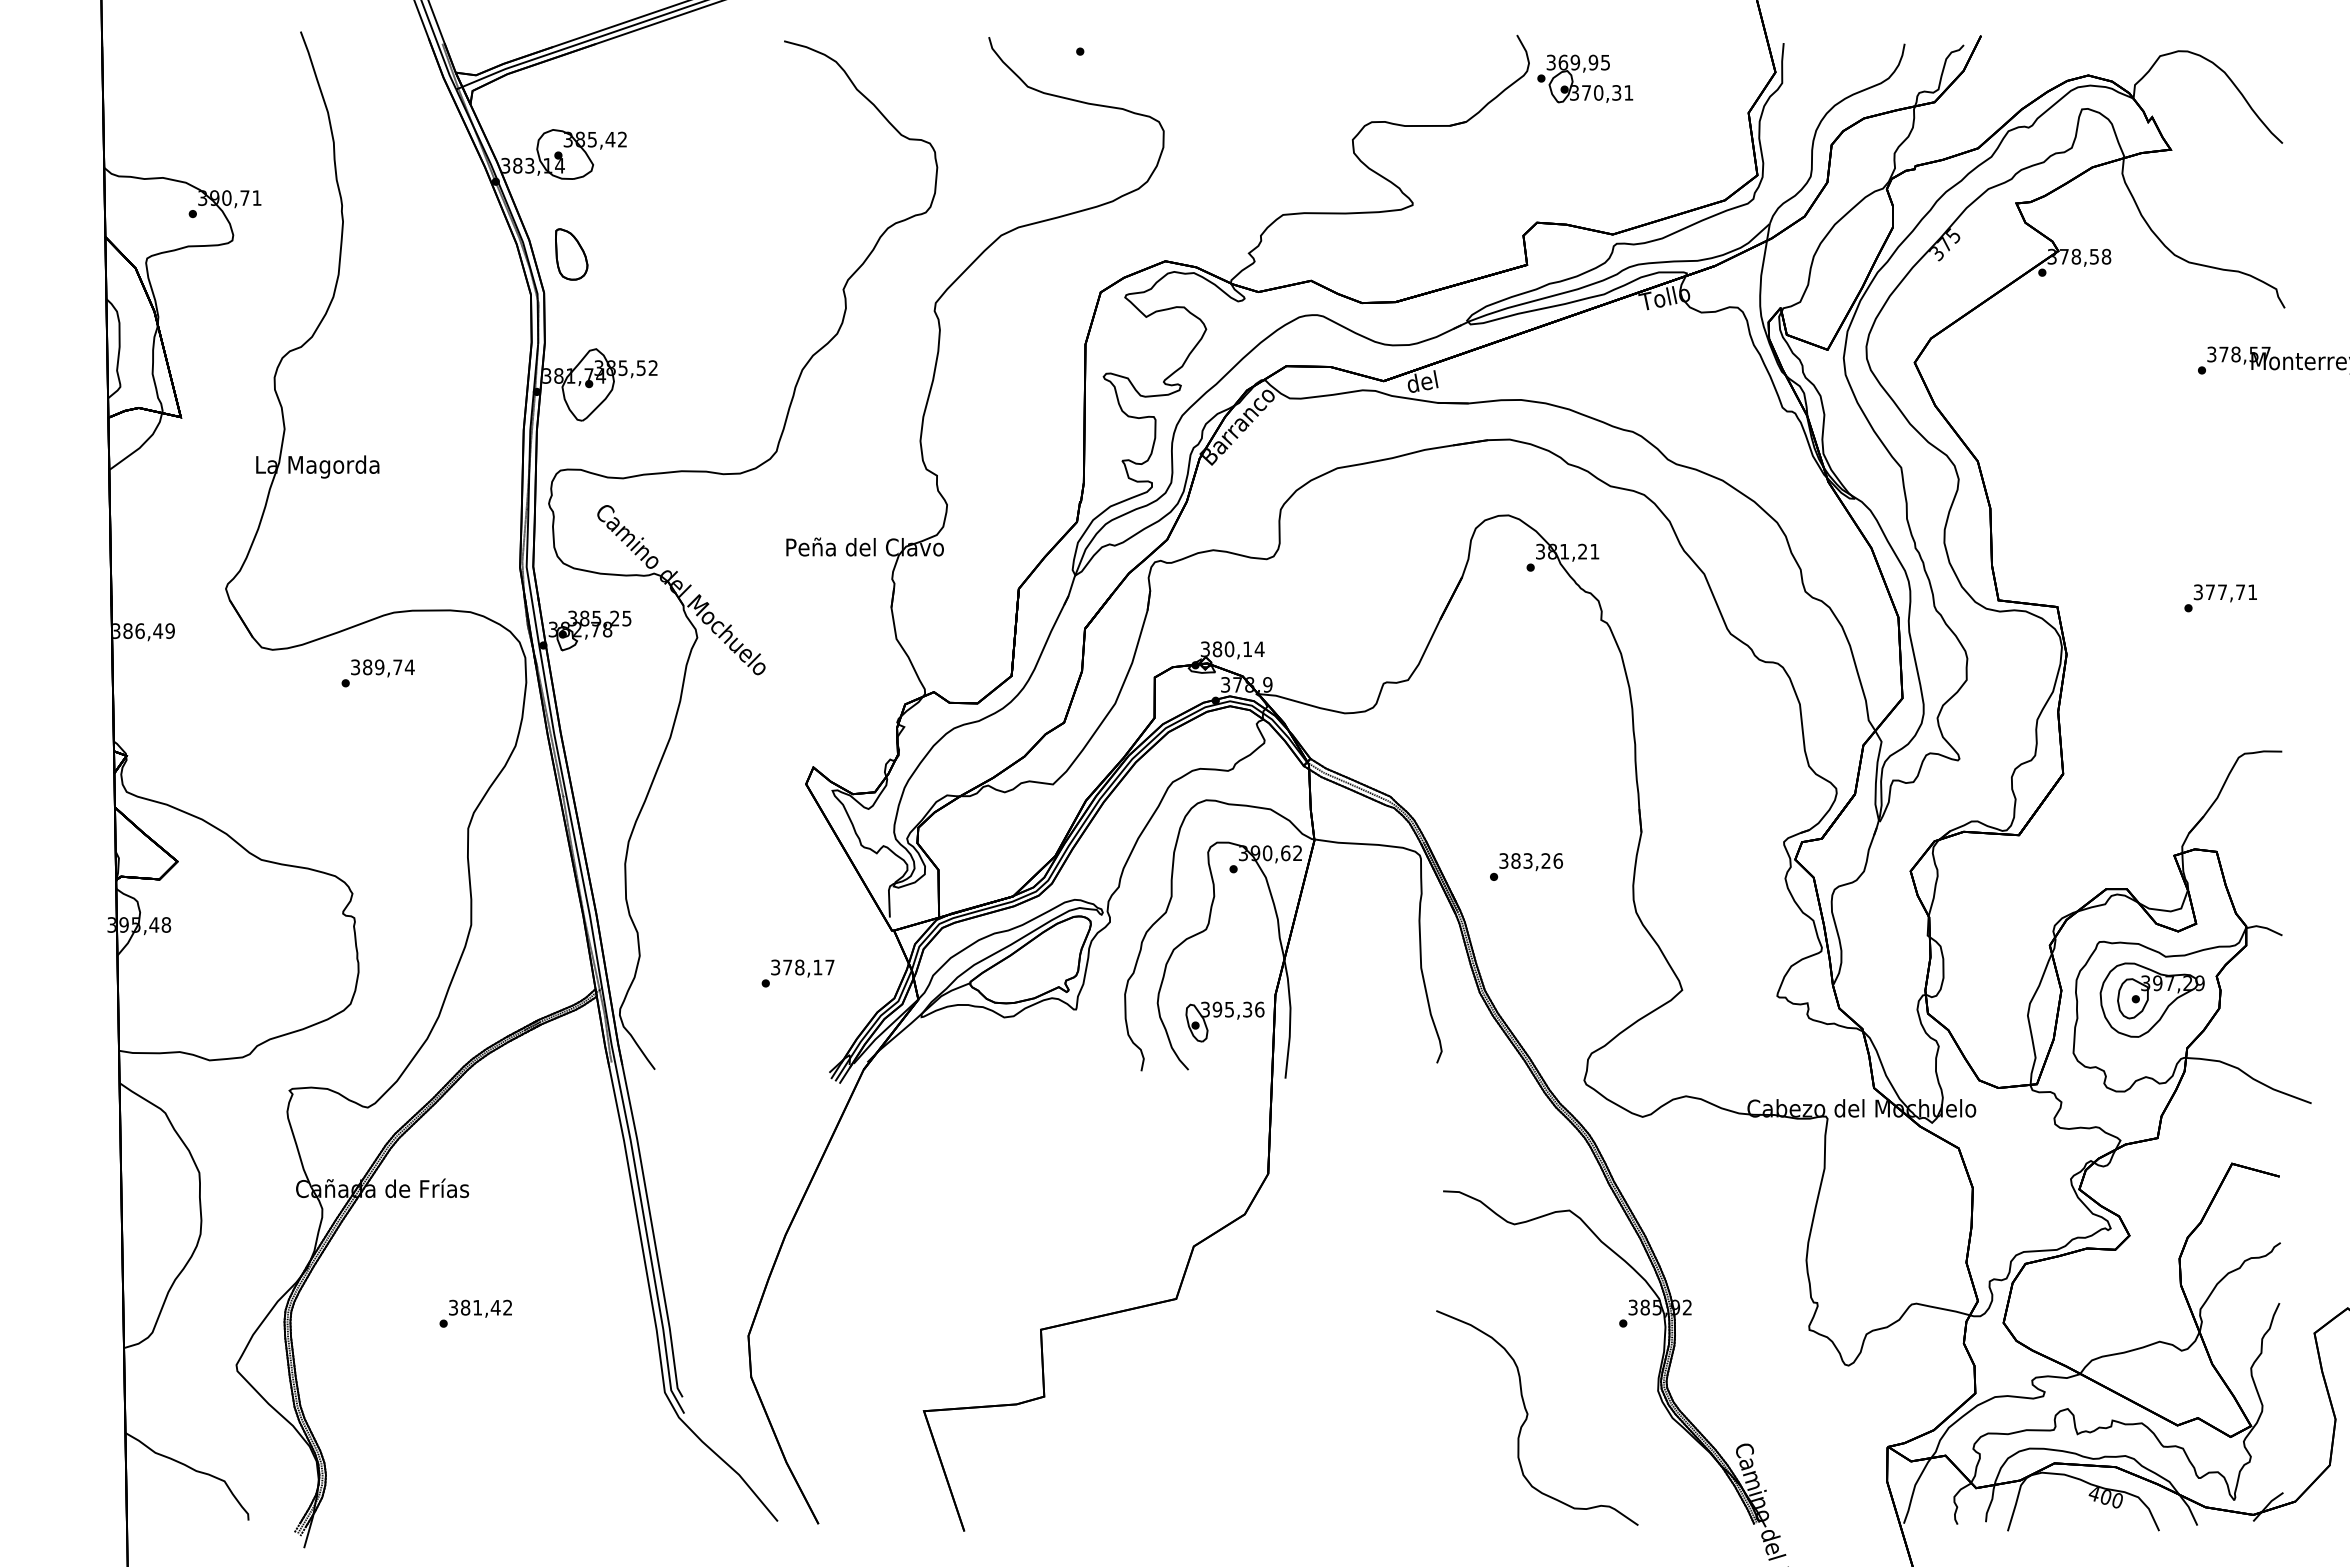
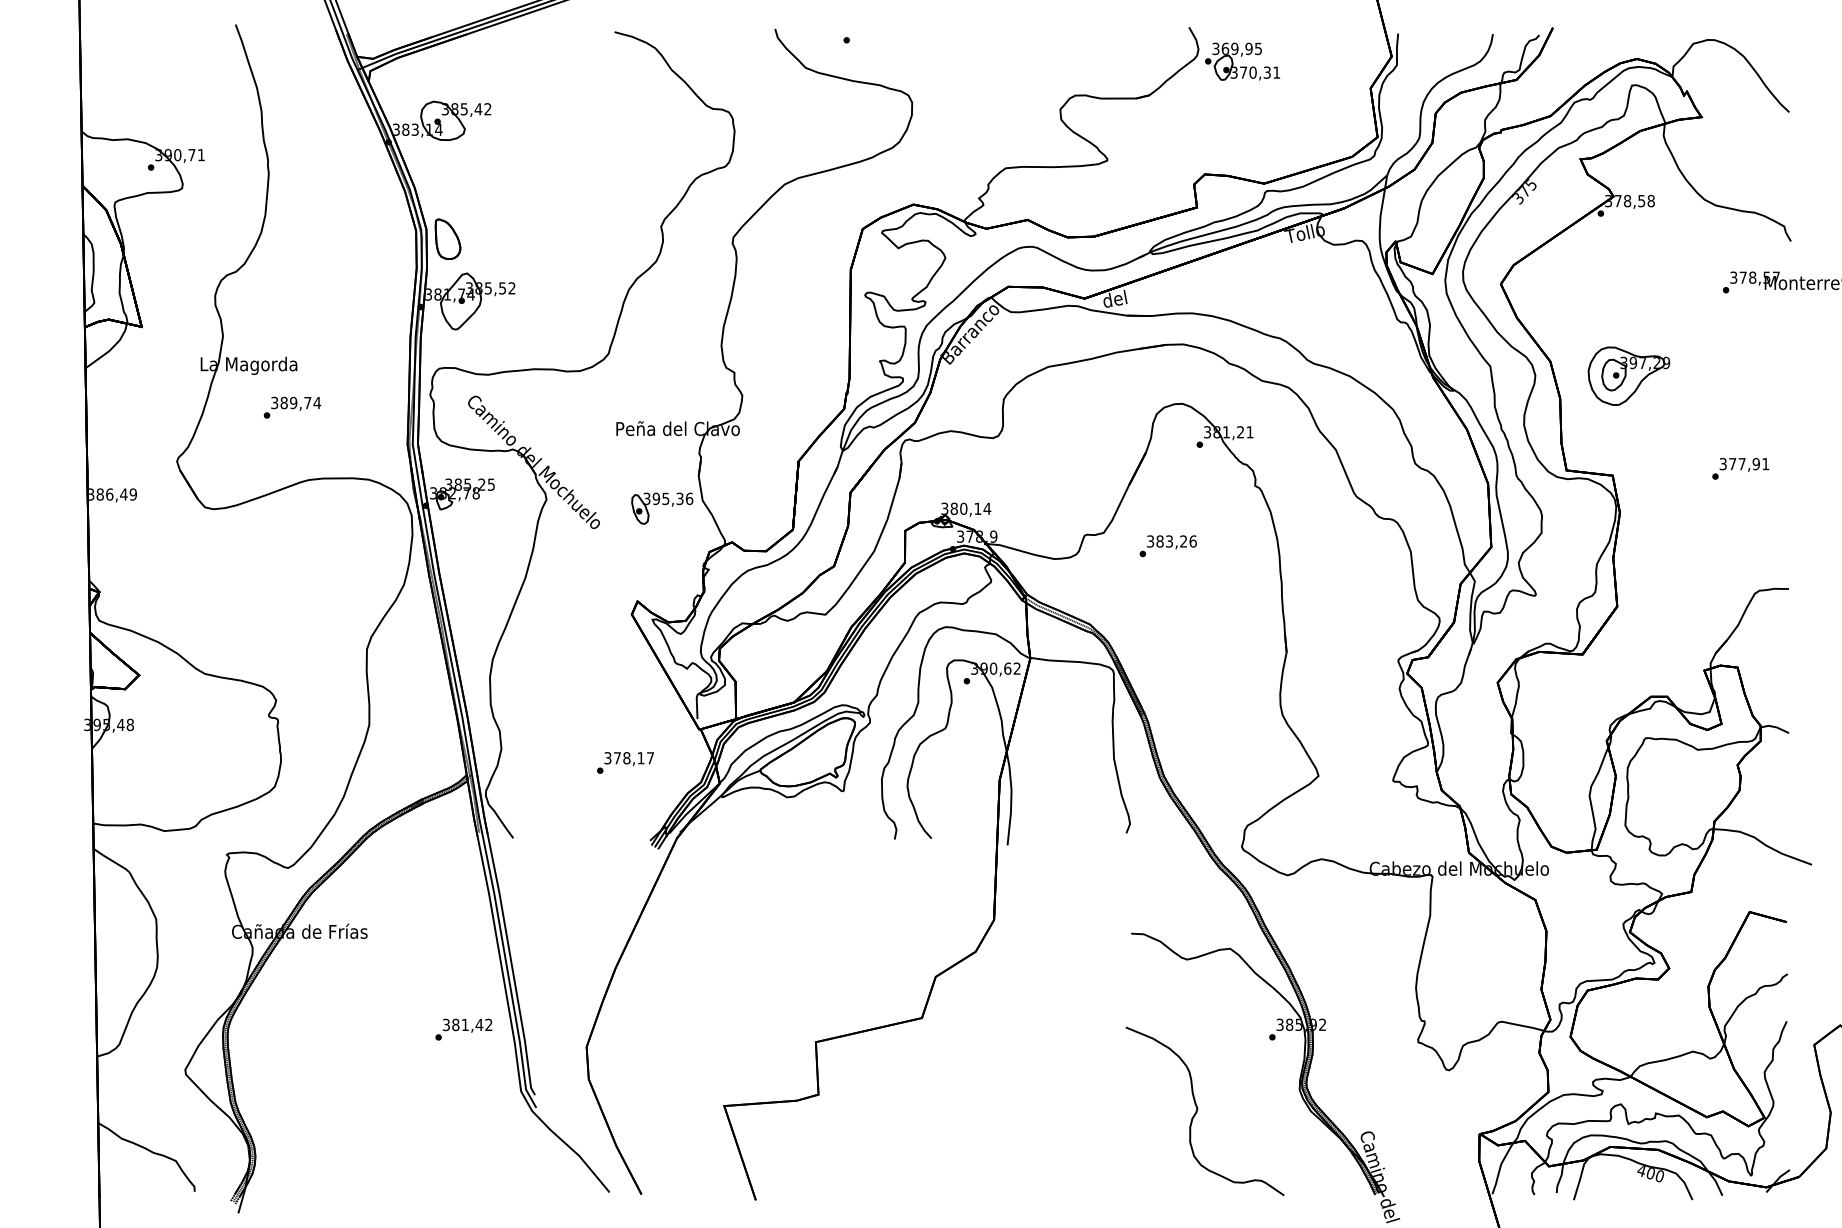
part: (571, 254) -> (447, 239), moved
text: (2240, 592) -> (1756, 464), 377,71 -> 377,91
text: (377, 673) -> (291, 407), moved
text: (1526, 866) -> (1168, 545), moved
part: (2151, 999) -> (1628, 375), moved
part: (1224, 1021) -> (661, 508), moved
text: (475, 1313) -> (463, 1029), moved

